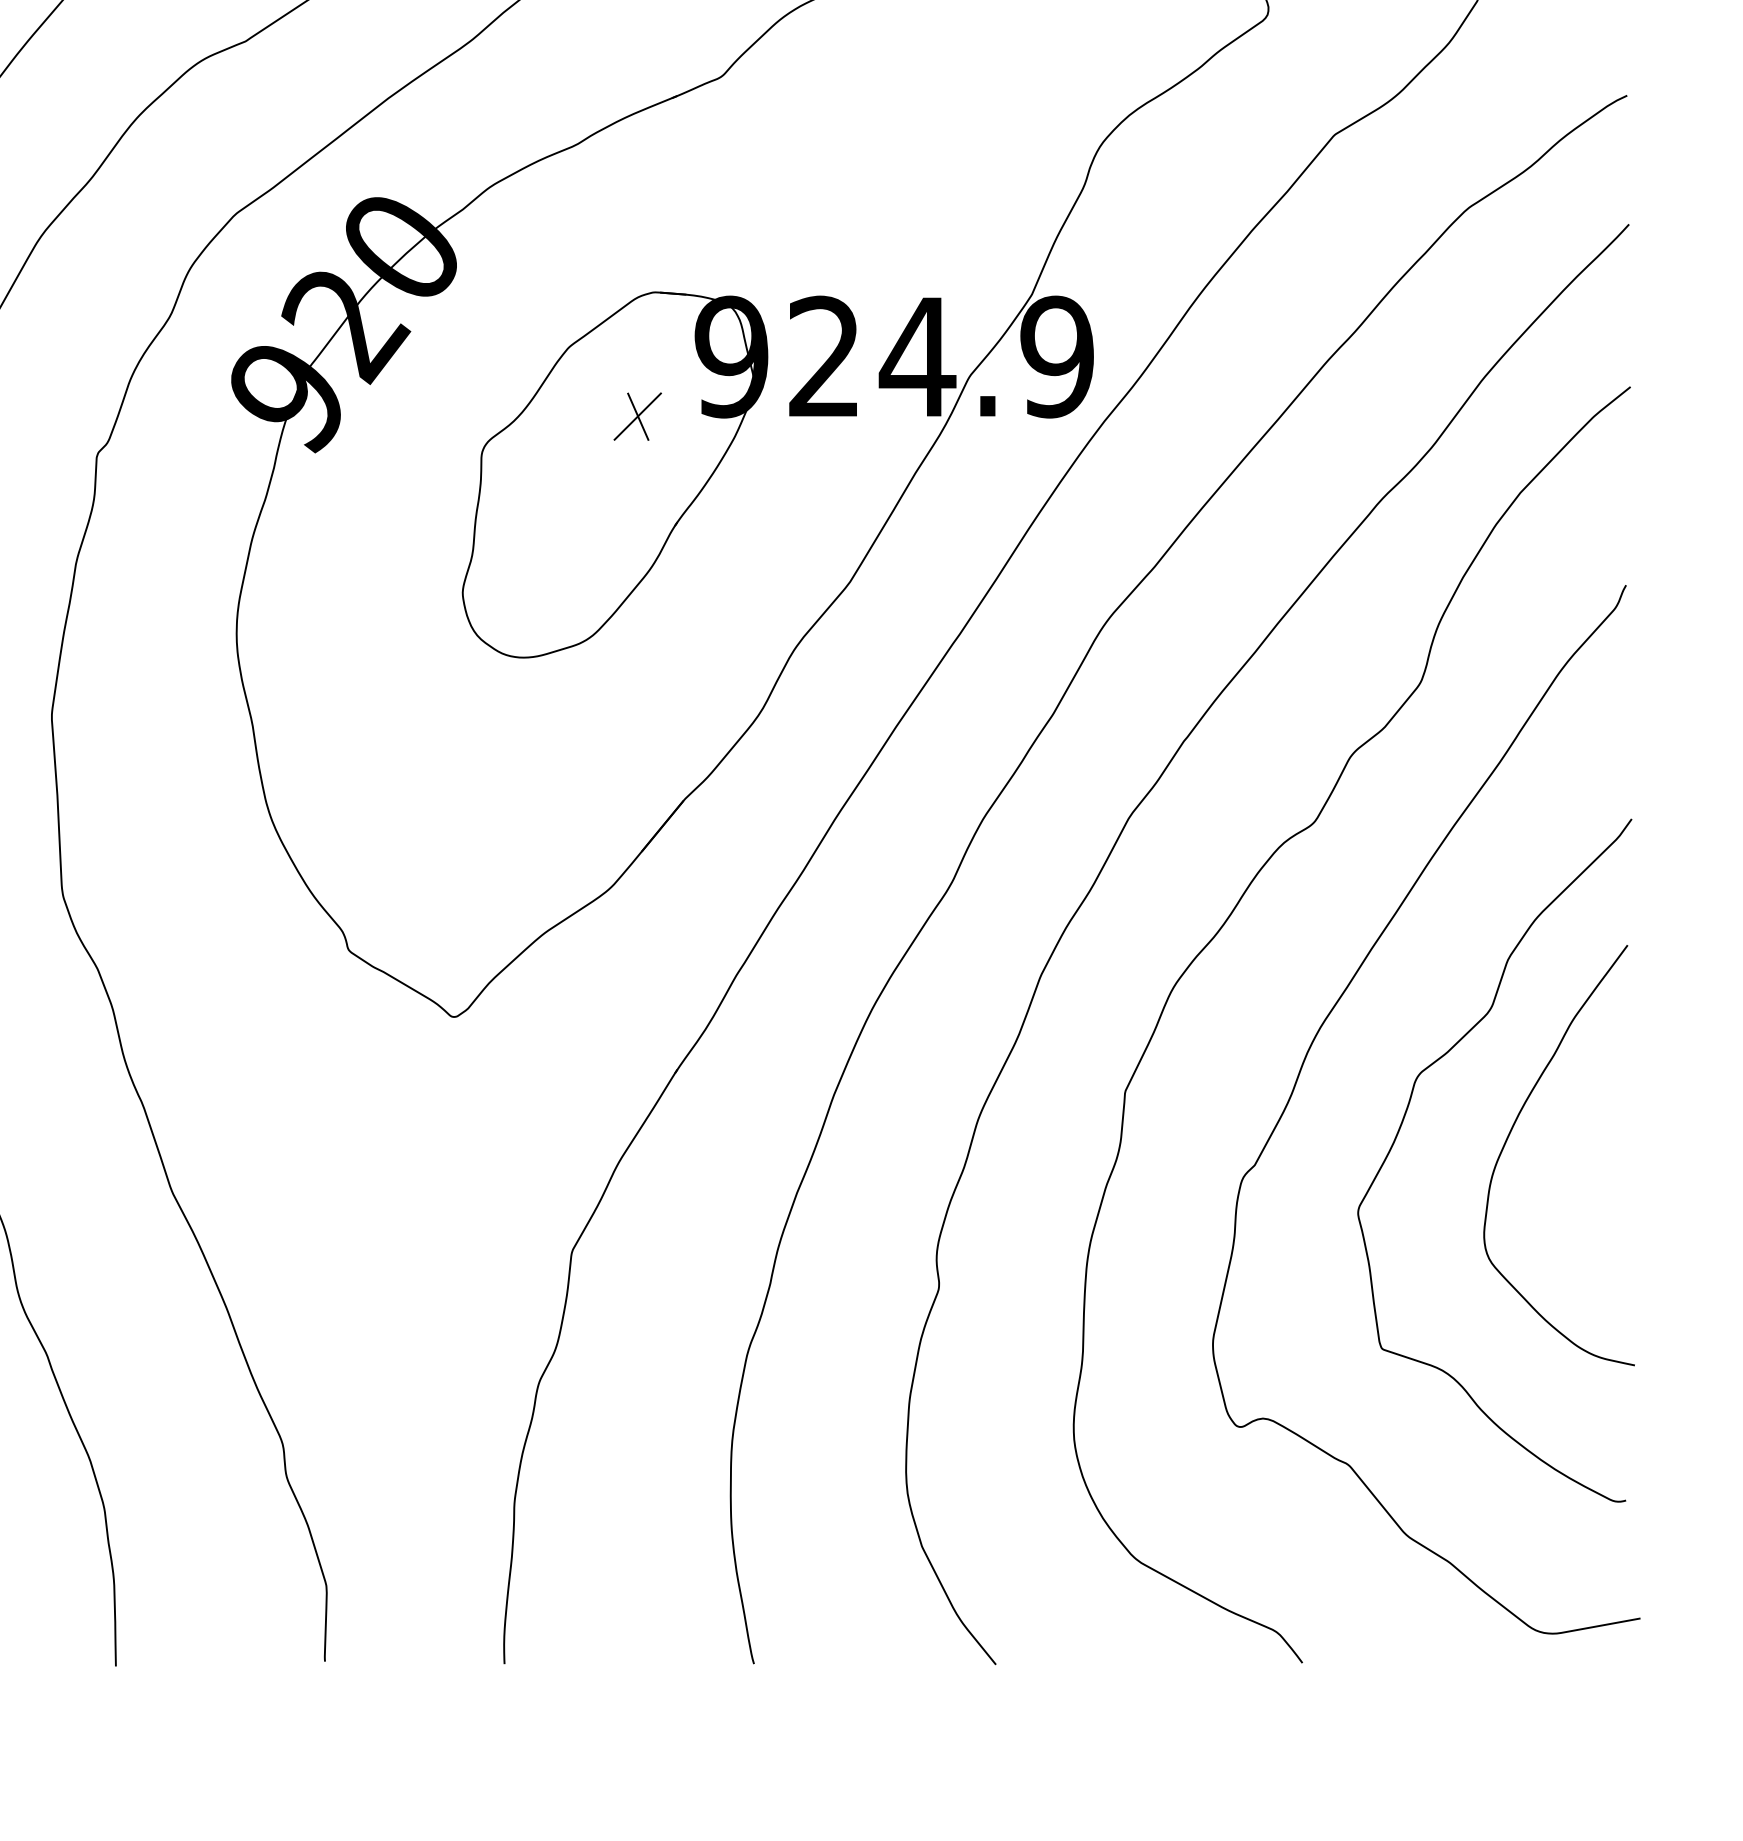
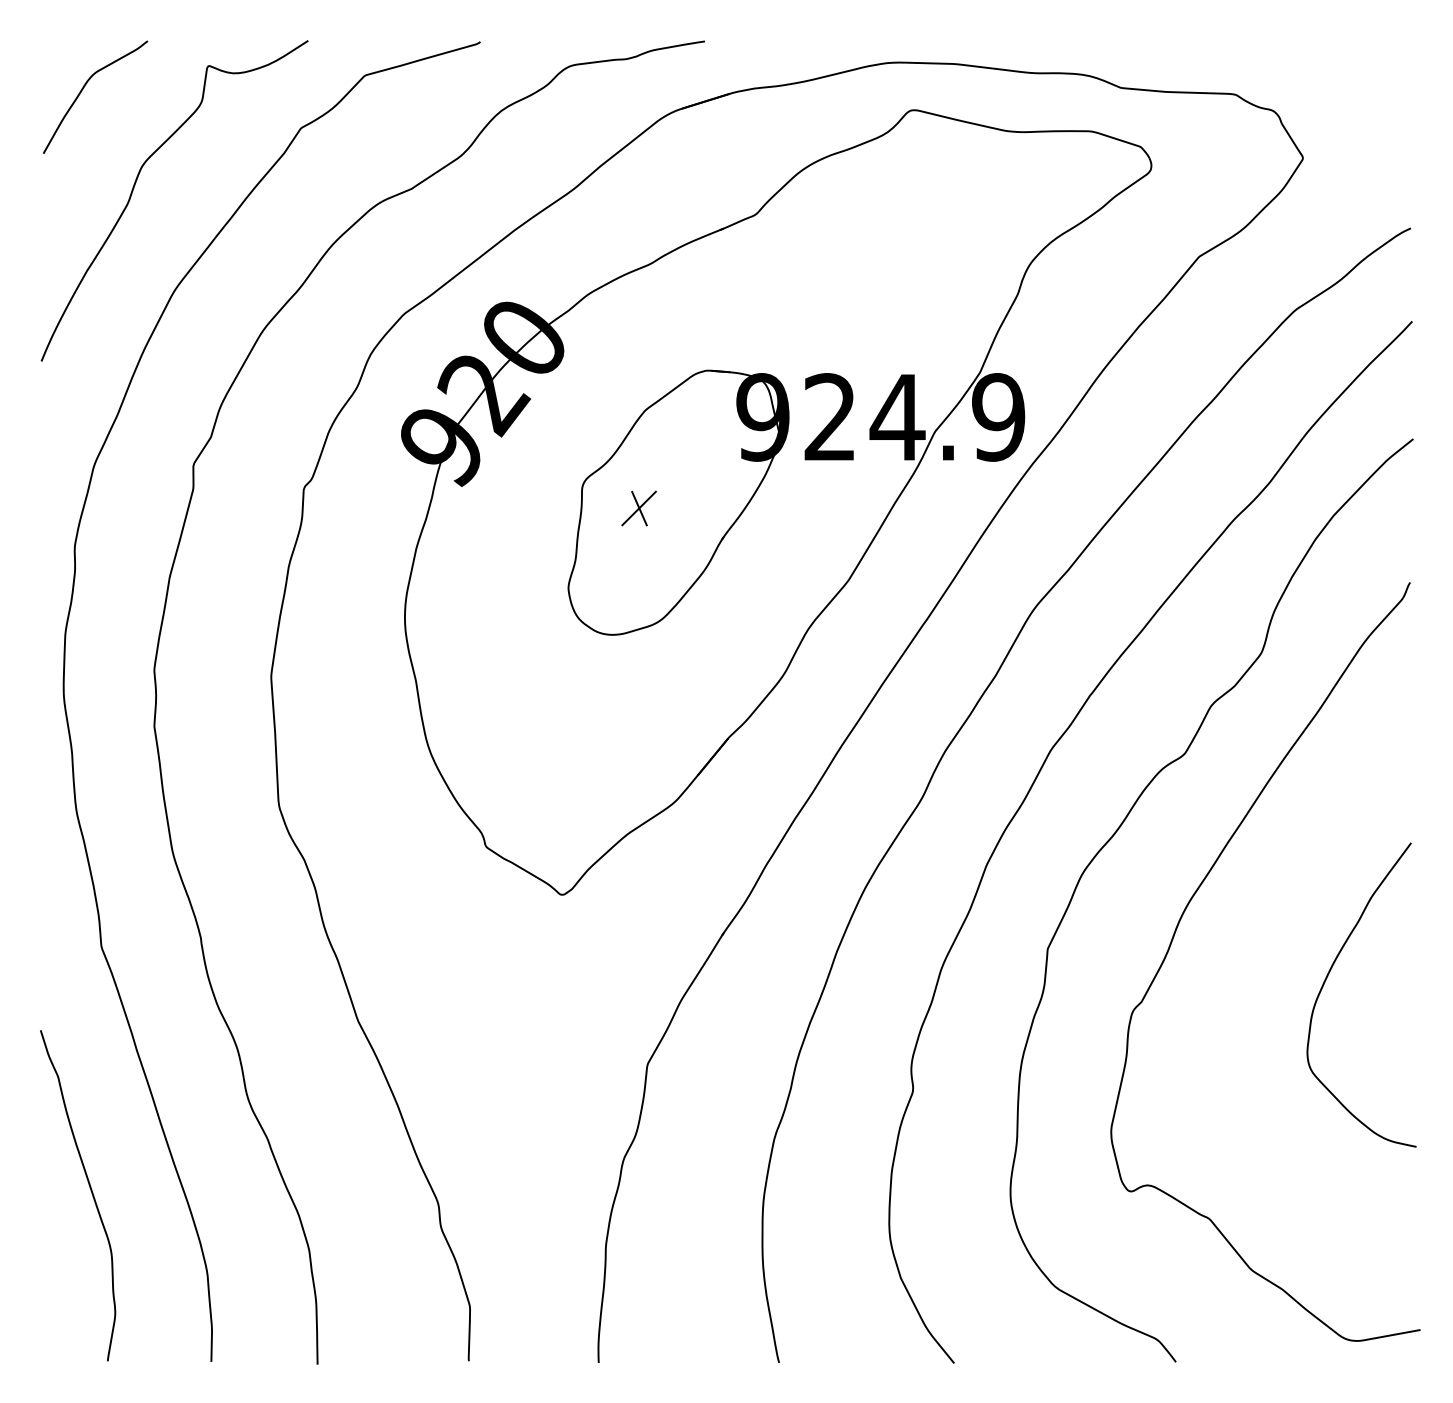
part: (636, 416) -> (638, 508), moved
curve: (1402, 1125) -> (1248, 973), removed

